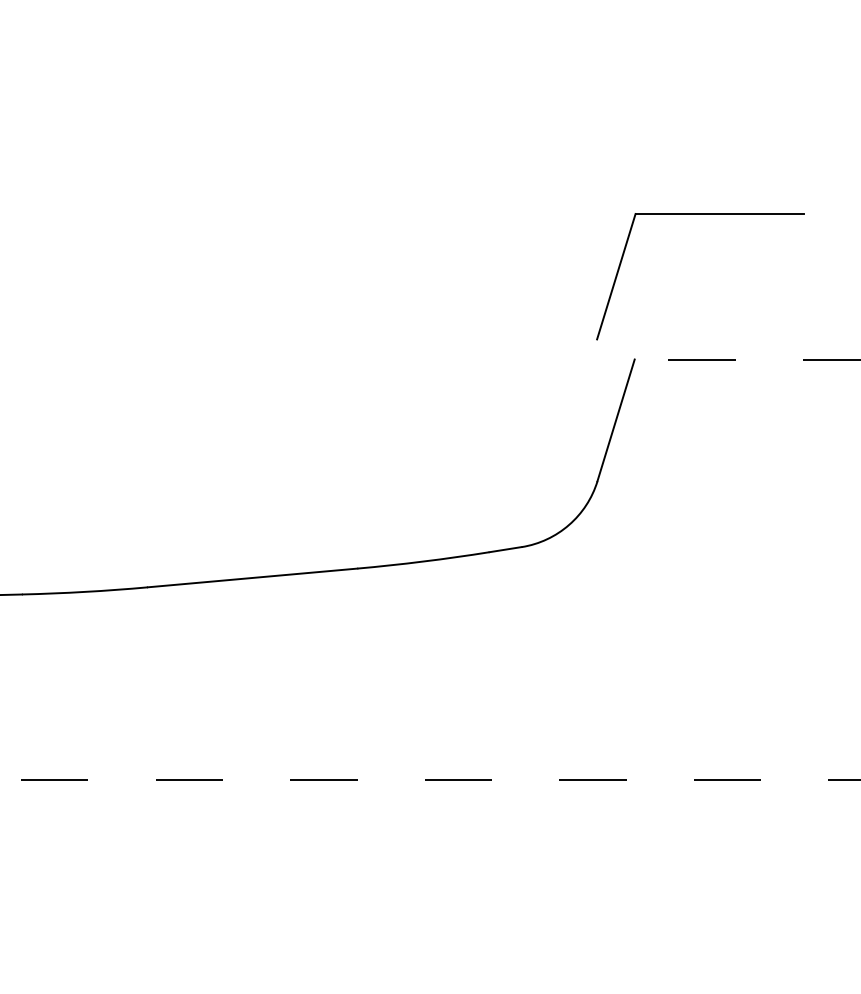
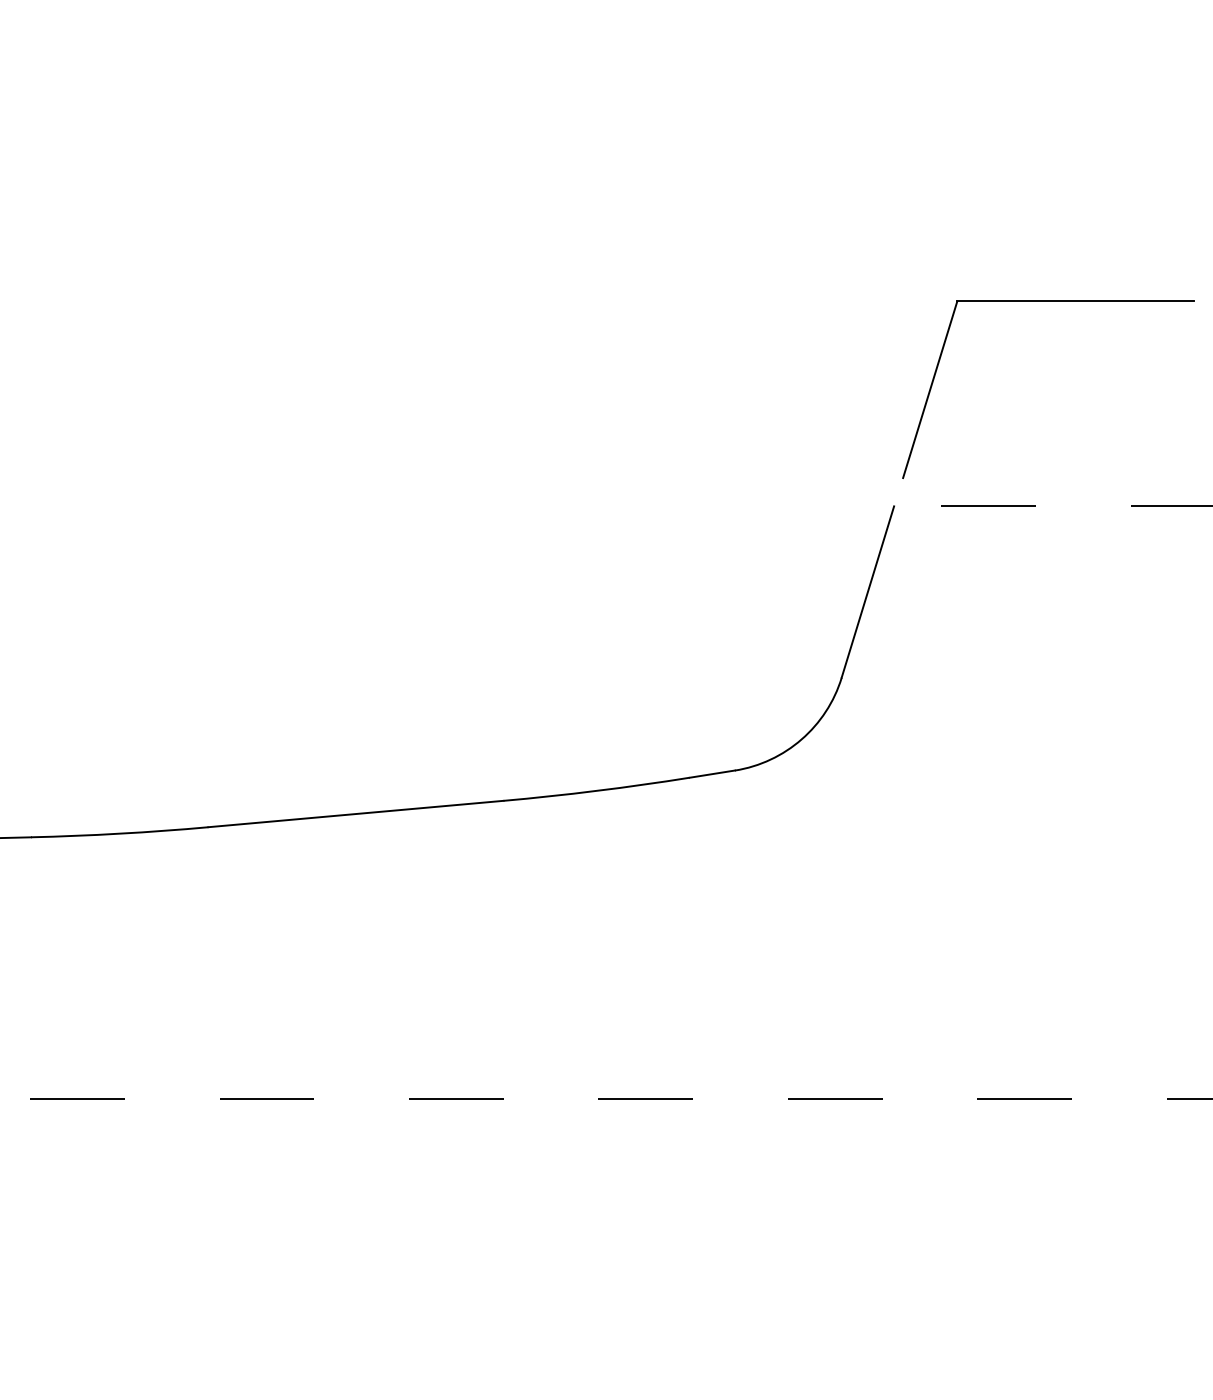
part: (700, 214) -> (1048, 302), moved

